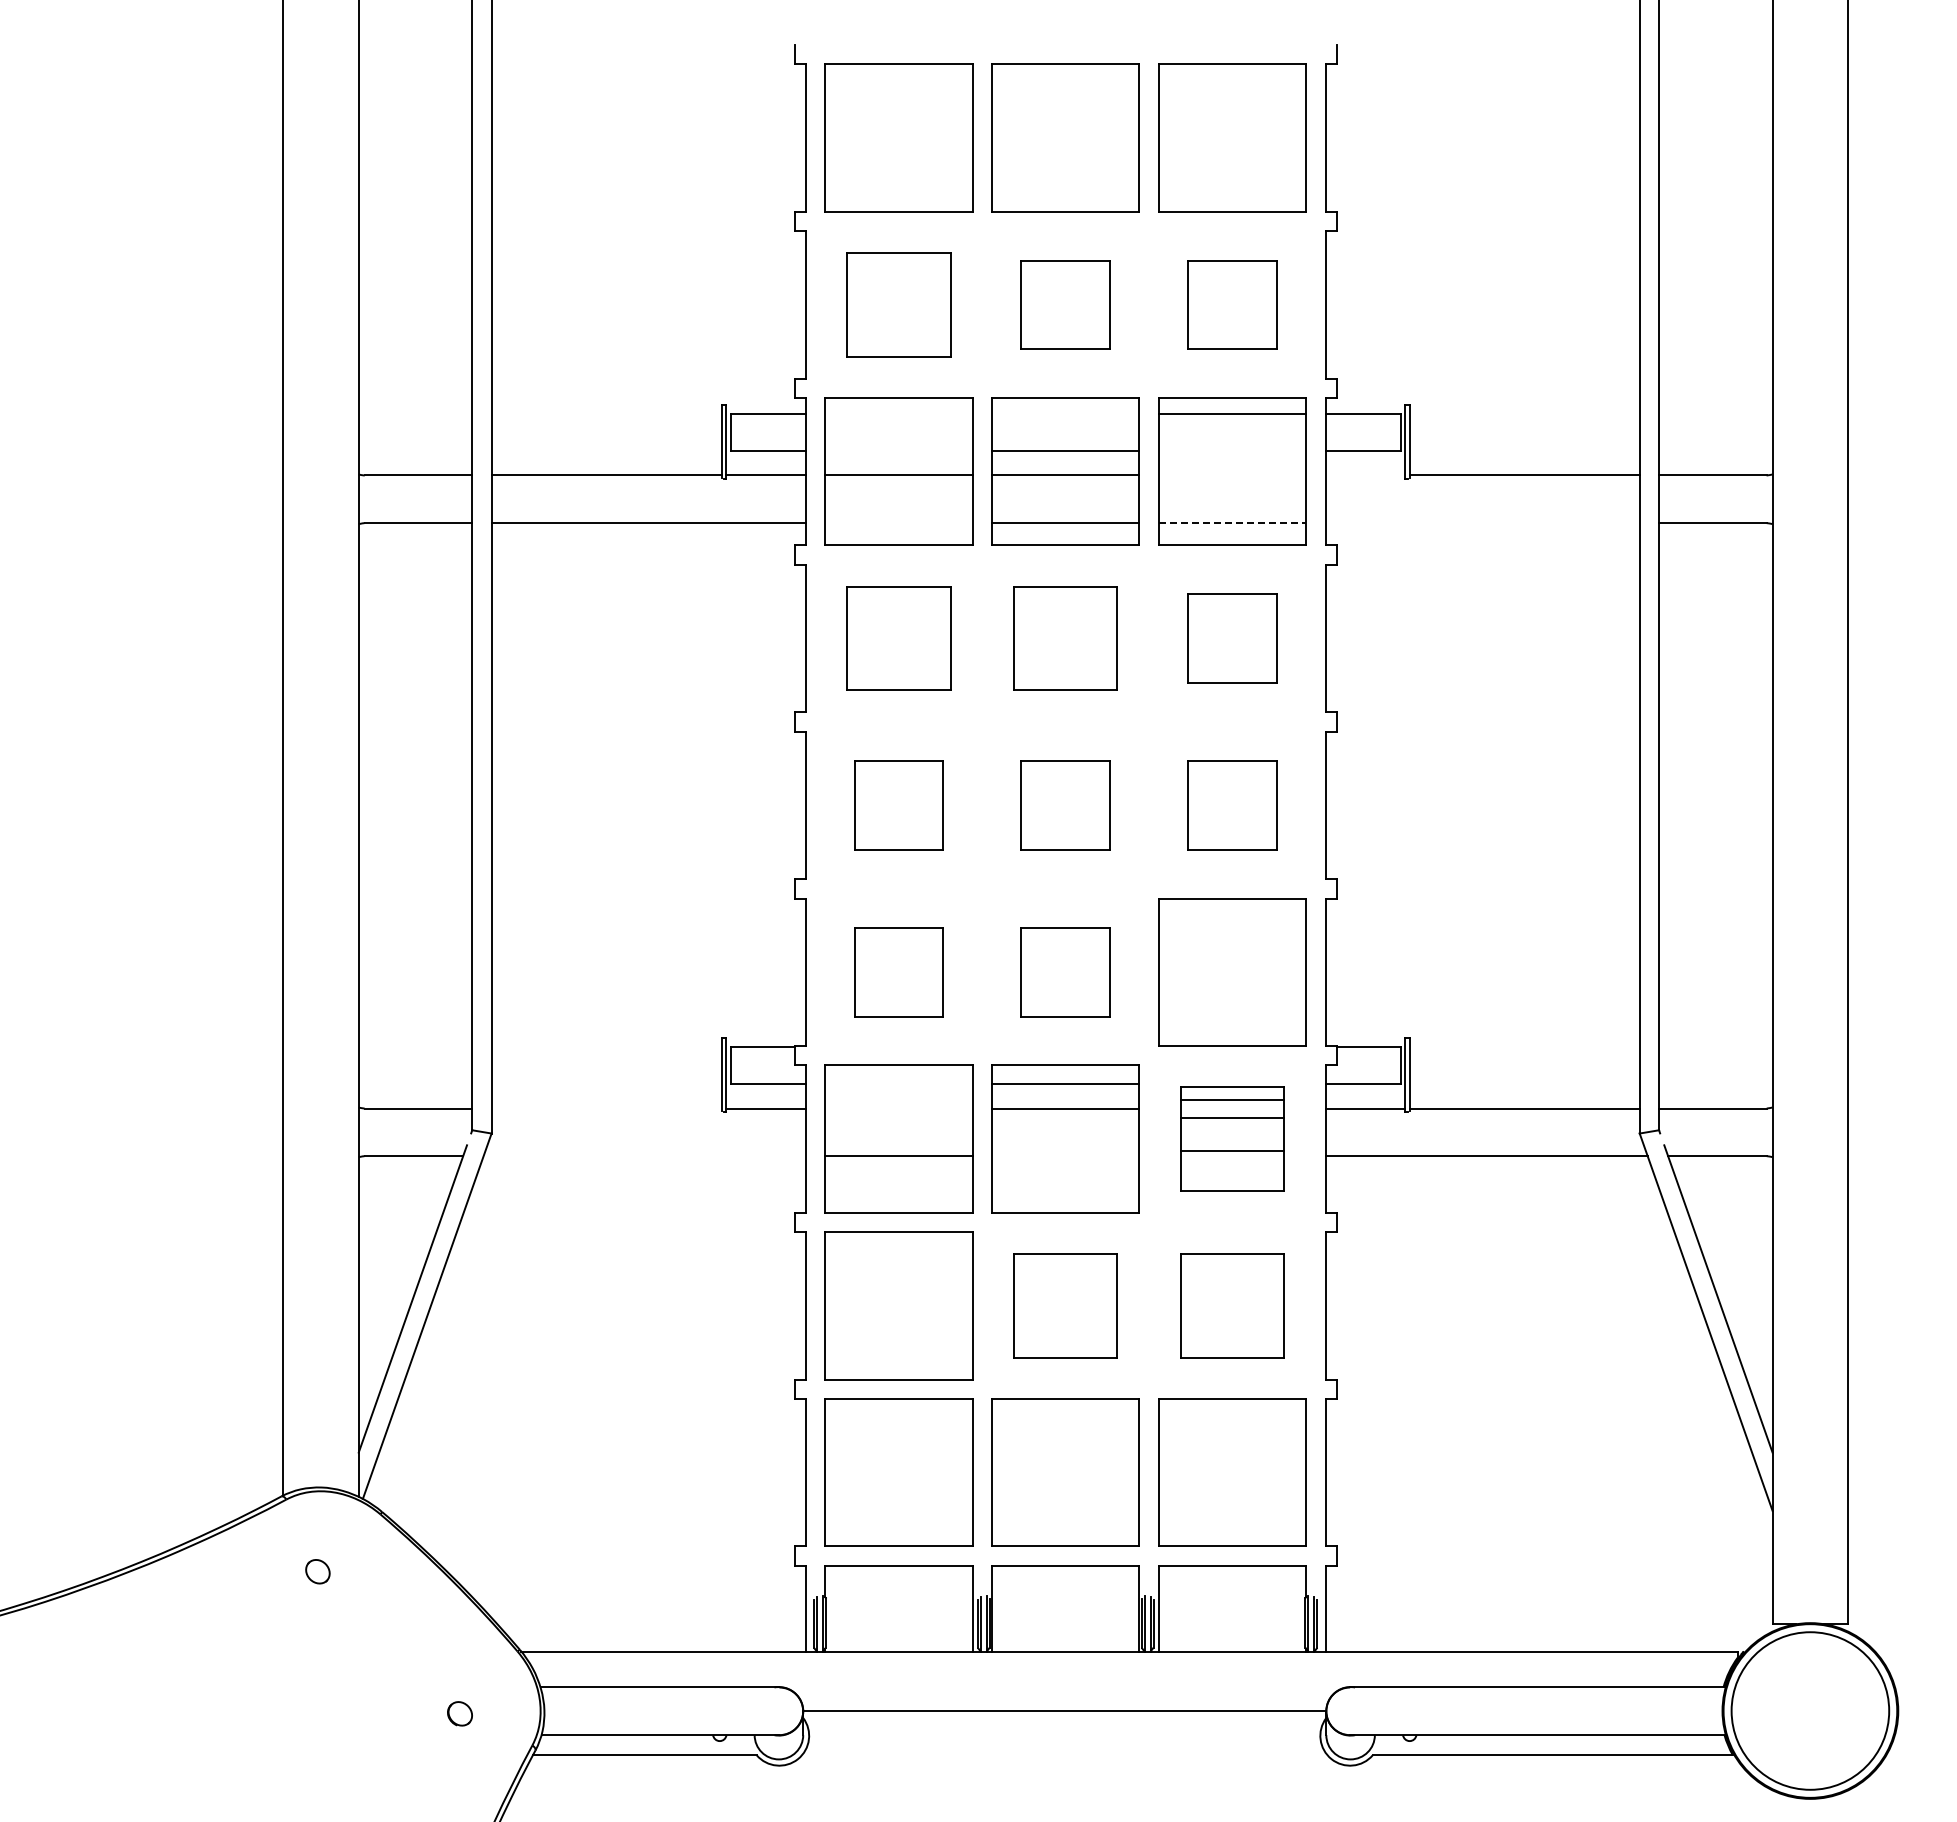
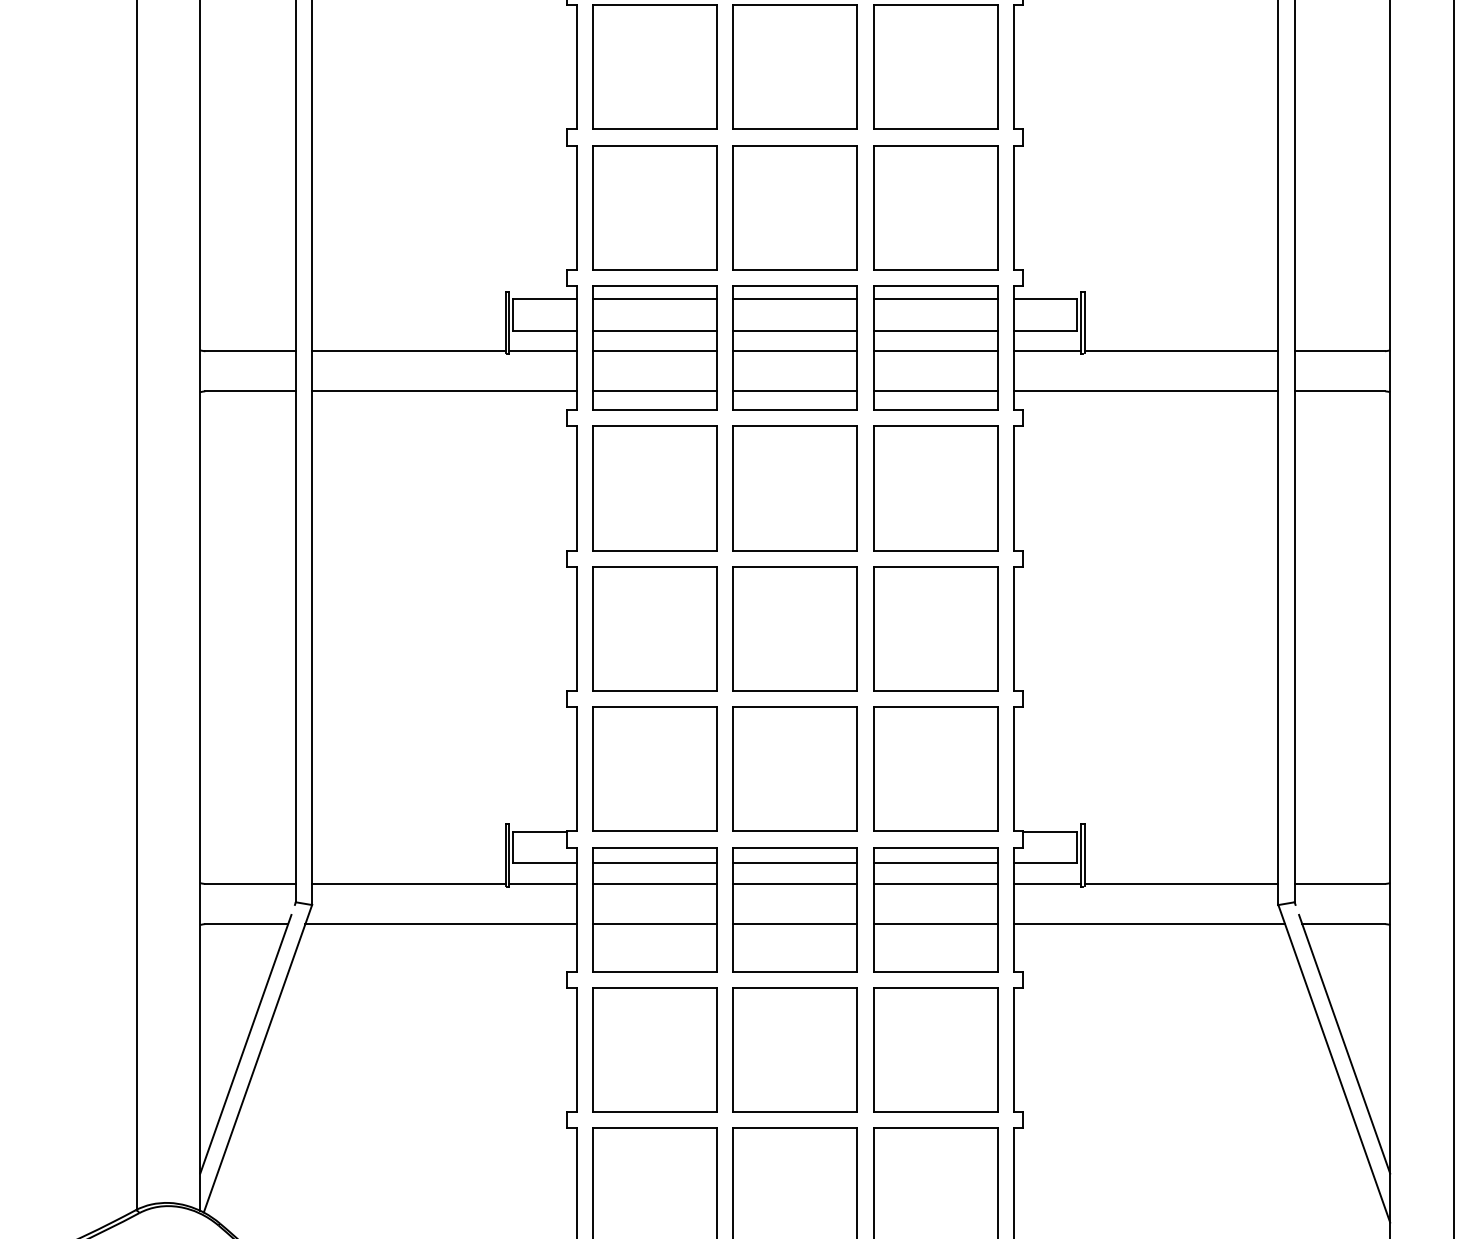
part: (898, 304) -> (654, 207), size x1.43
part: (1065, 304) -> (795, 207), size x1.67
part: (1232, 304) -> (935, 207), size x1.67
line: (898, 413) -> (654, 299), added
line: (1065, 413) -> (795, 299), added
line: (898, 450) -> (654, 330), added
line: (1232, 450) -> (935, 330), added
line: (1232, 475) -> (935, 351), added
line: (1365, 475) -> (1047, 351), added
line: (898, 523) -> (654, 391), added
line: (1232, 523) -> (935, 391), dashed -> solid
line: (1482, 523) -> (1146, 391), added
part: (898, 638) -> (654, 488), size x1.43
part: (1065, 638) -> (795, 488), size x1.43
part: (1232, 638) -> (935, 488), size x1.67
part: (898, 805) -> (654, 628), size x1.67
part: (1065, 805) -> (795, 628), size x1.67
part: (1232, 805) -> (935, 628), size x1.67
part: (898, 972) -> (654, 769), size x1.67
part: (1065, 972) -> (795, 769), size x1.67
line: (898, 1083) -> (654, 862), added
line: (606, 1108) -> (408, 883), added
line: (898, 1108) -> (654, 883), added
part: (1232, 1138) -> (935, 909), size x1.43
line: (644, 1156) -> (440, 924), added
line: (1065, 1156) -> (795, 924), added
part: (1065, 1305) -> (795, 1049), size x1.43
part: (1232, 1305) -> (935, 1049), size x1.43

